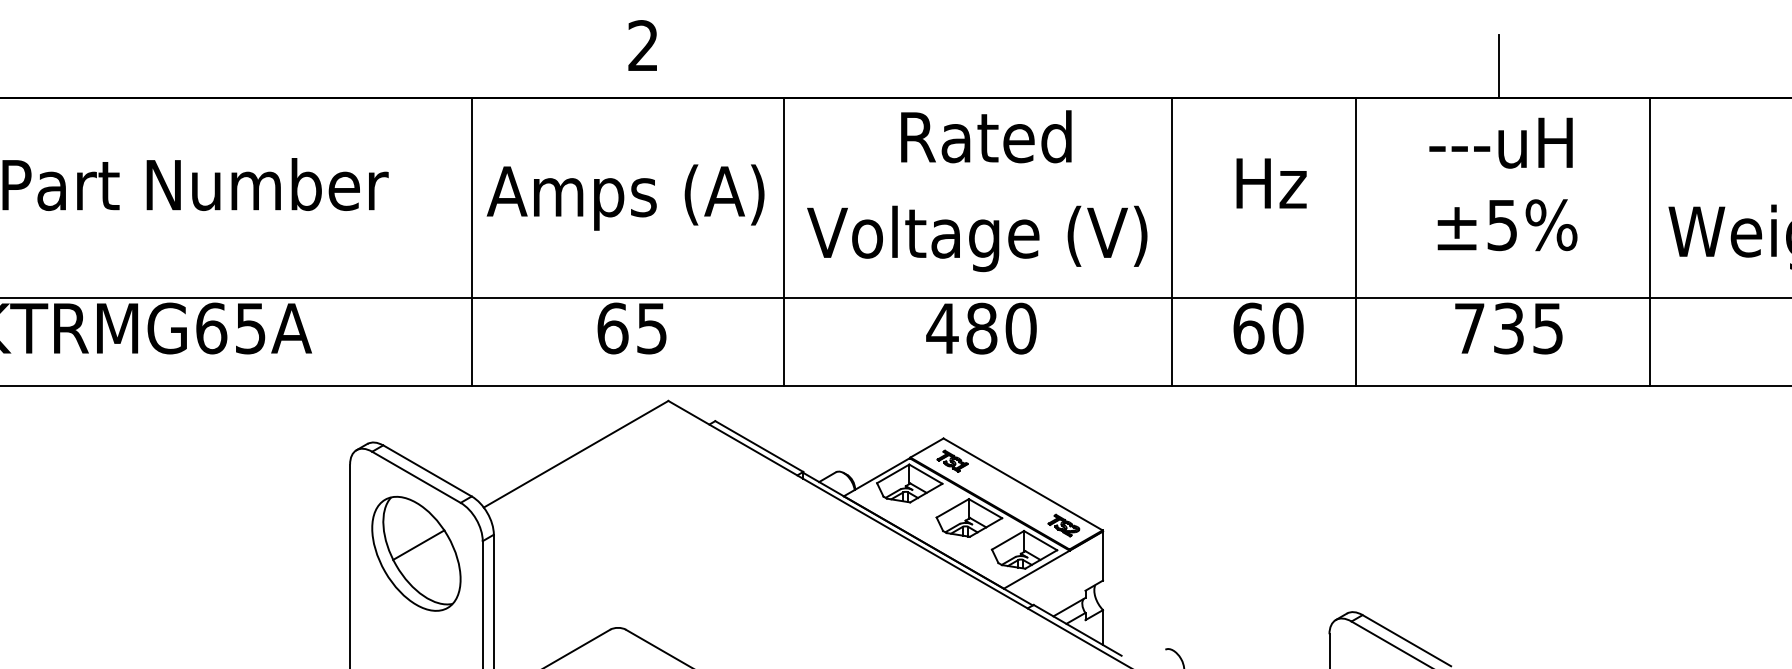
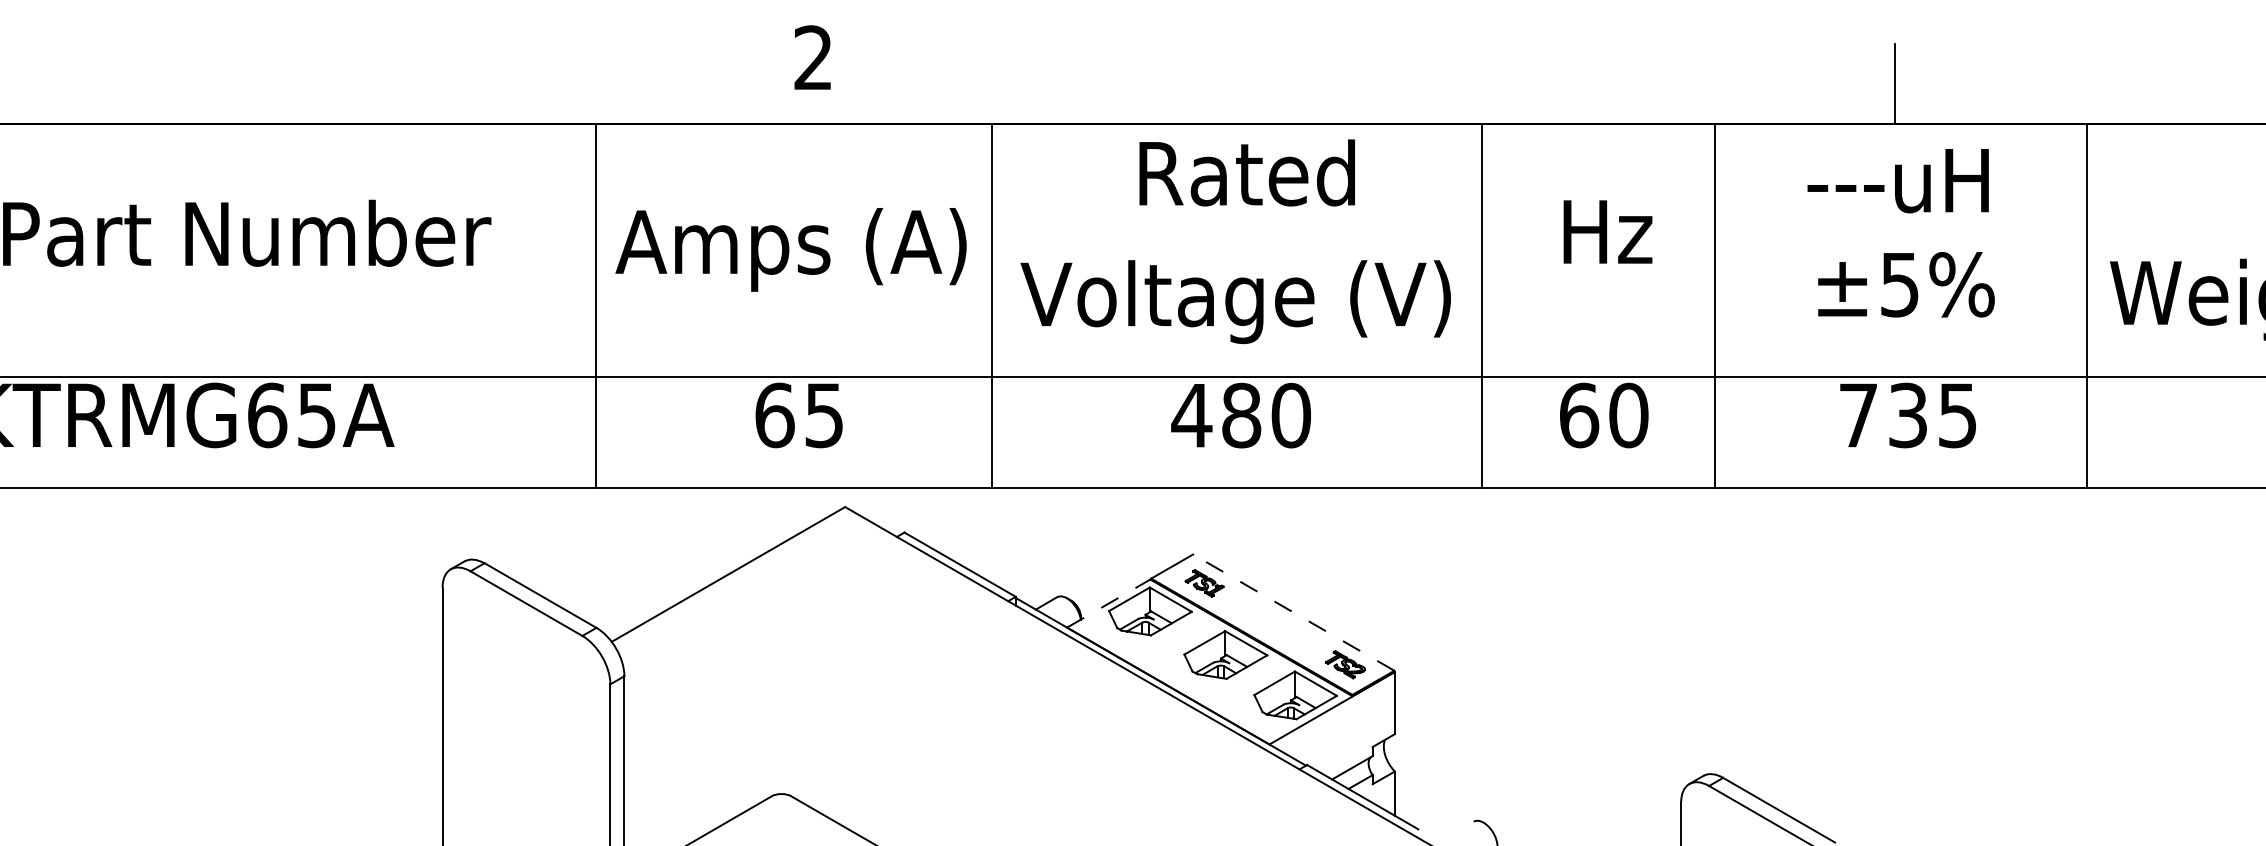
line: (877, 477) -> (1109, 603), solid -> dashed
line: (1022, 484) -> (1293, 612), solid -> dashed
part: (416, 553) -> (526, 700), removed

